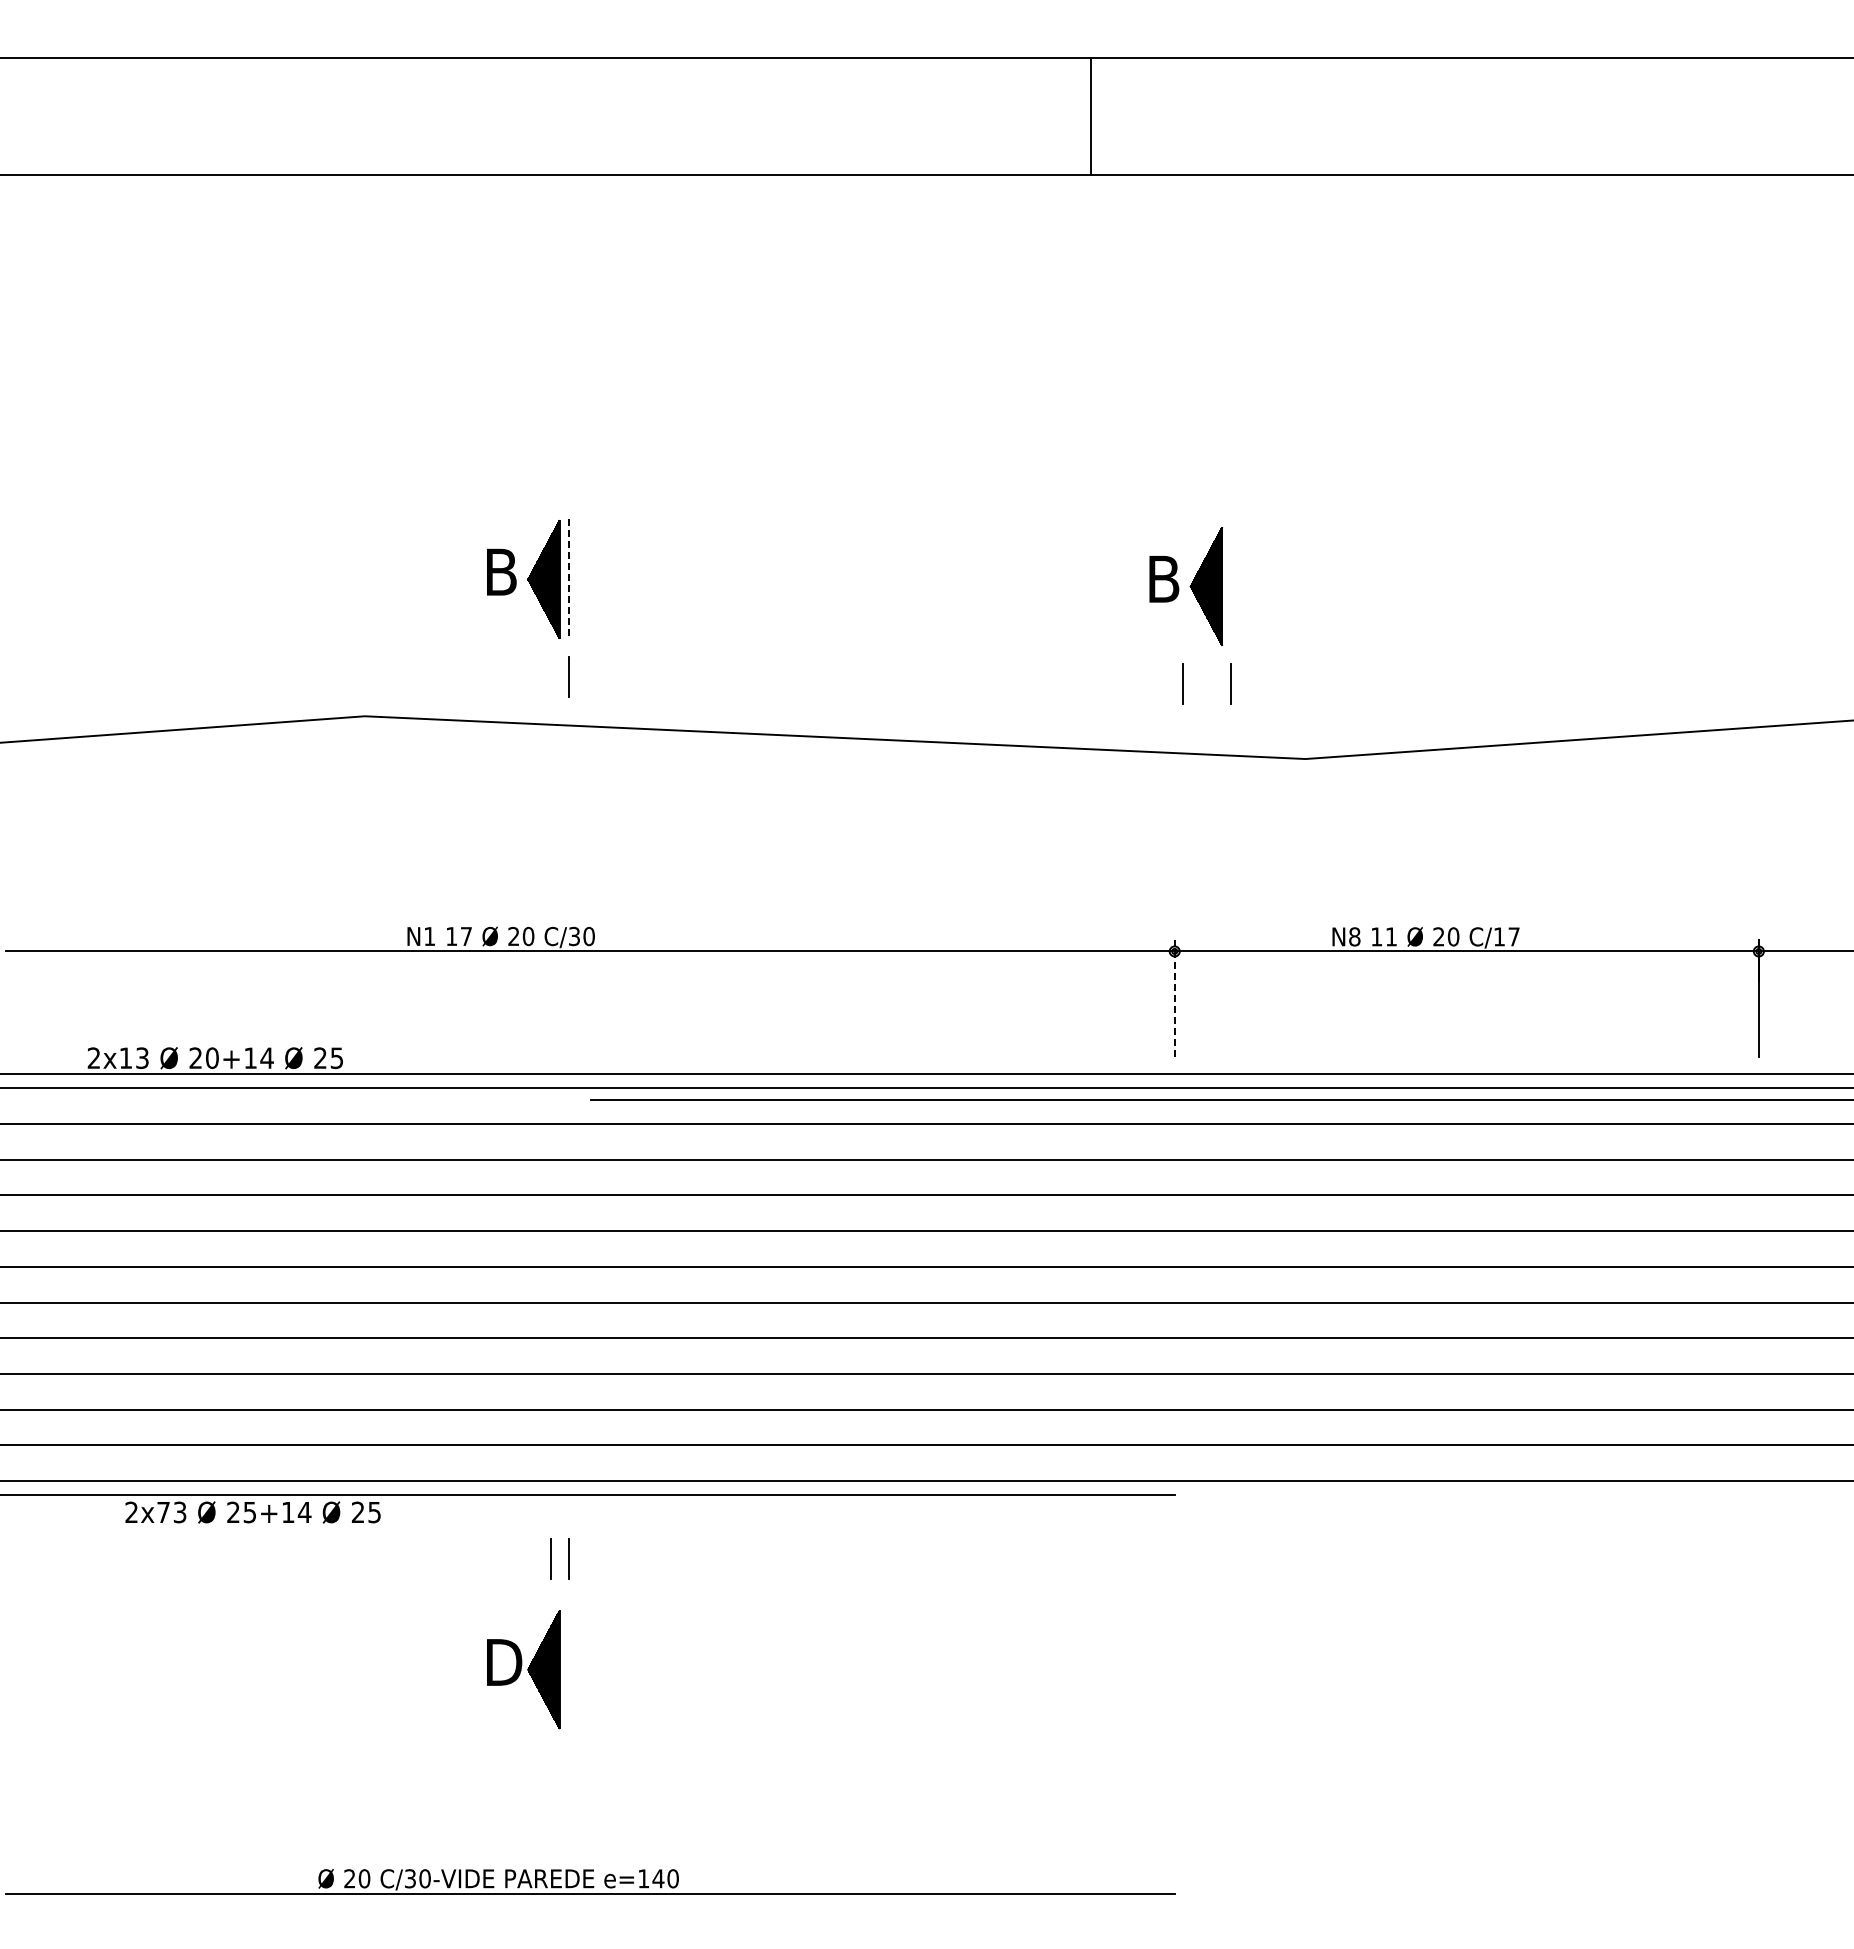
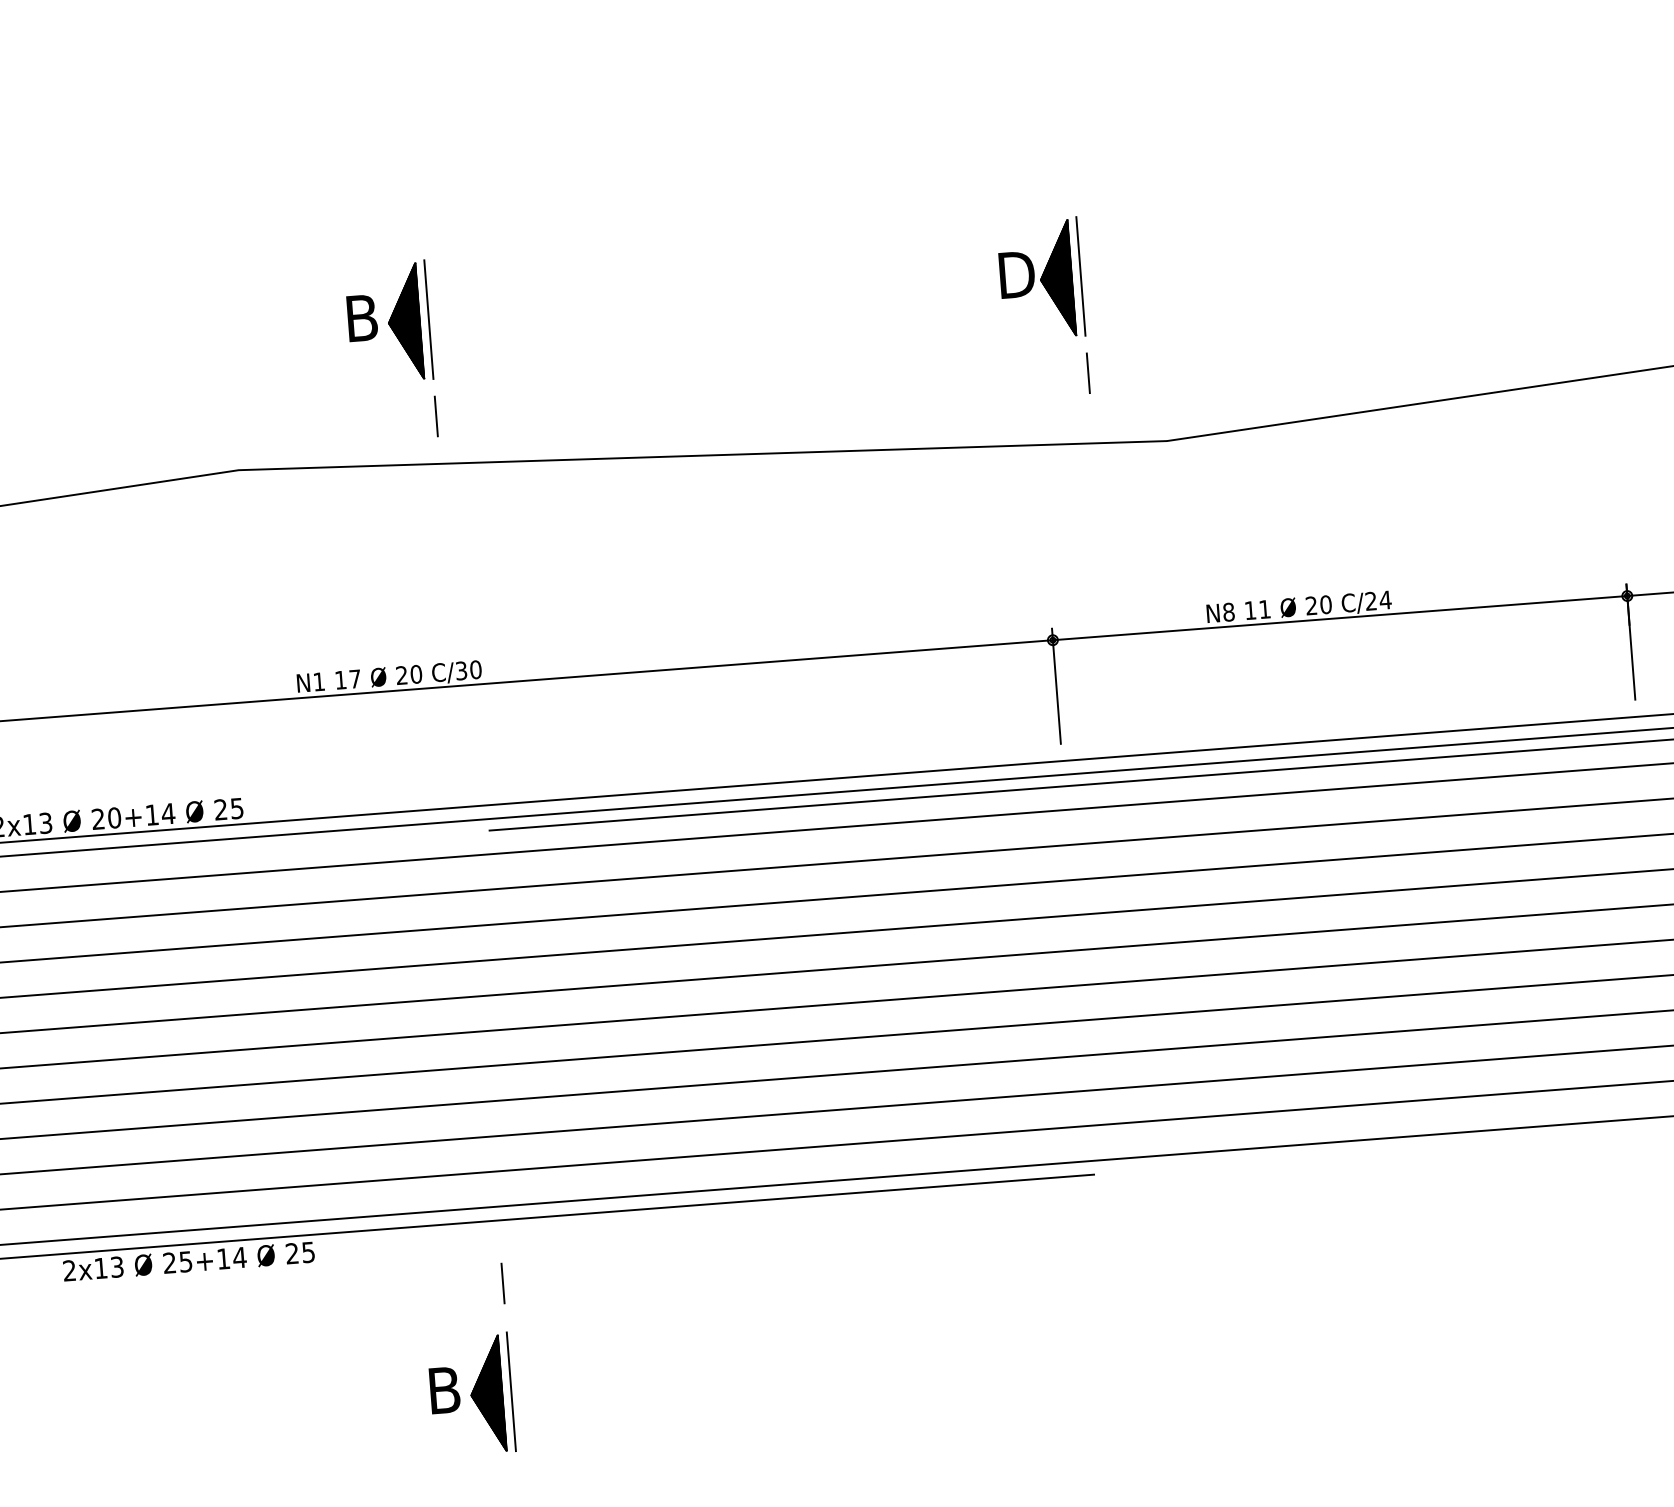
line: (568, 579) -> (428, 320), dashed -> solid
text: (1169, 579) -> (1019, 274), B -> D
line: (1231, 585) -> (1081, 276), added
line: (1182, 683) -> (1040, 376), removed
text: (1506, 936) -> (1378, 600), C/17 -> C/24
line: (1174, 998) -> (1056, 686), dashed -> solid
text: (163, 1512) -> (100, 1268), 2x73 -> 2x13
line: (550, 1558) -> (484, 1284), removed
text: (507, 1662) -> (450, 1389), D -> B
line: (568, 1668) -> (510, 1391), added

